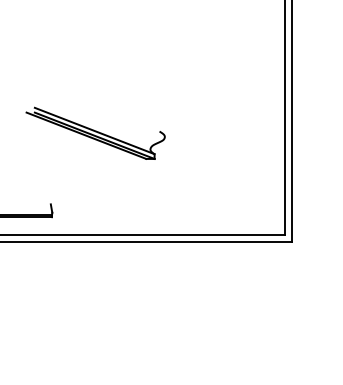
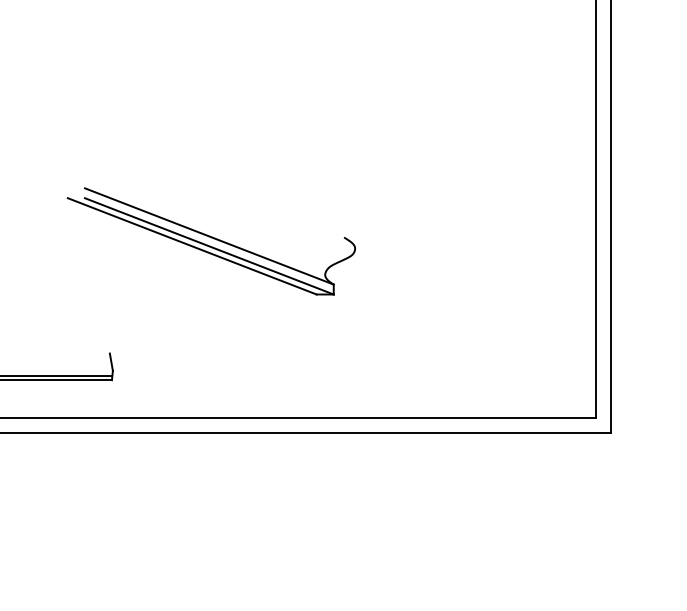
part: (95, 132) -> (210, 239), moved

